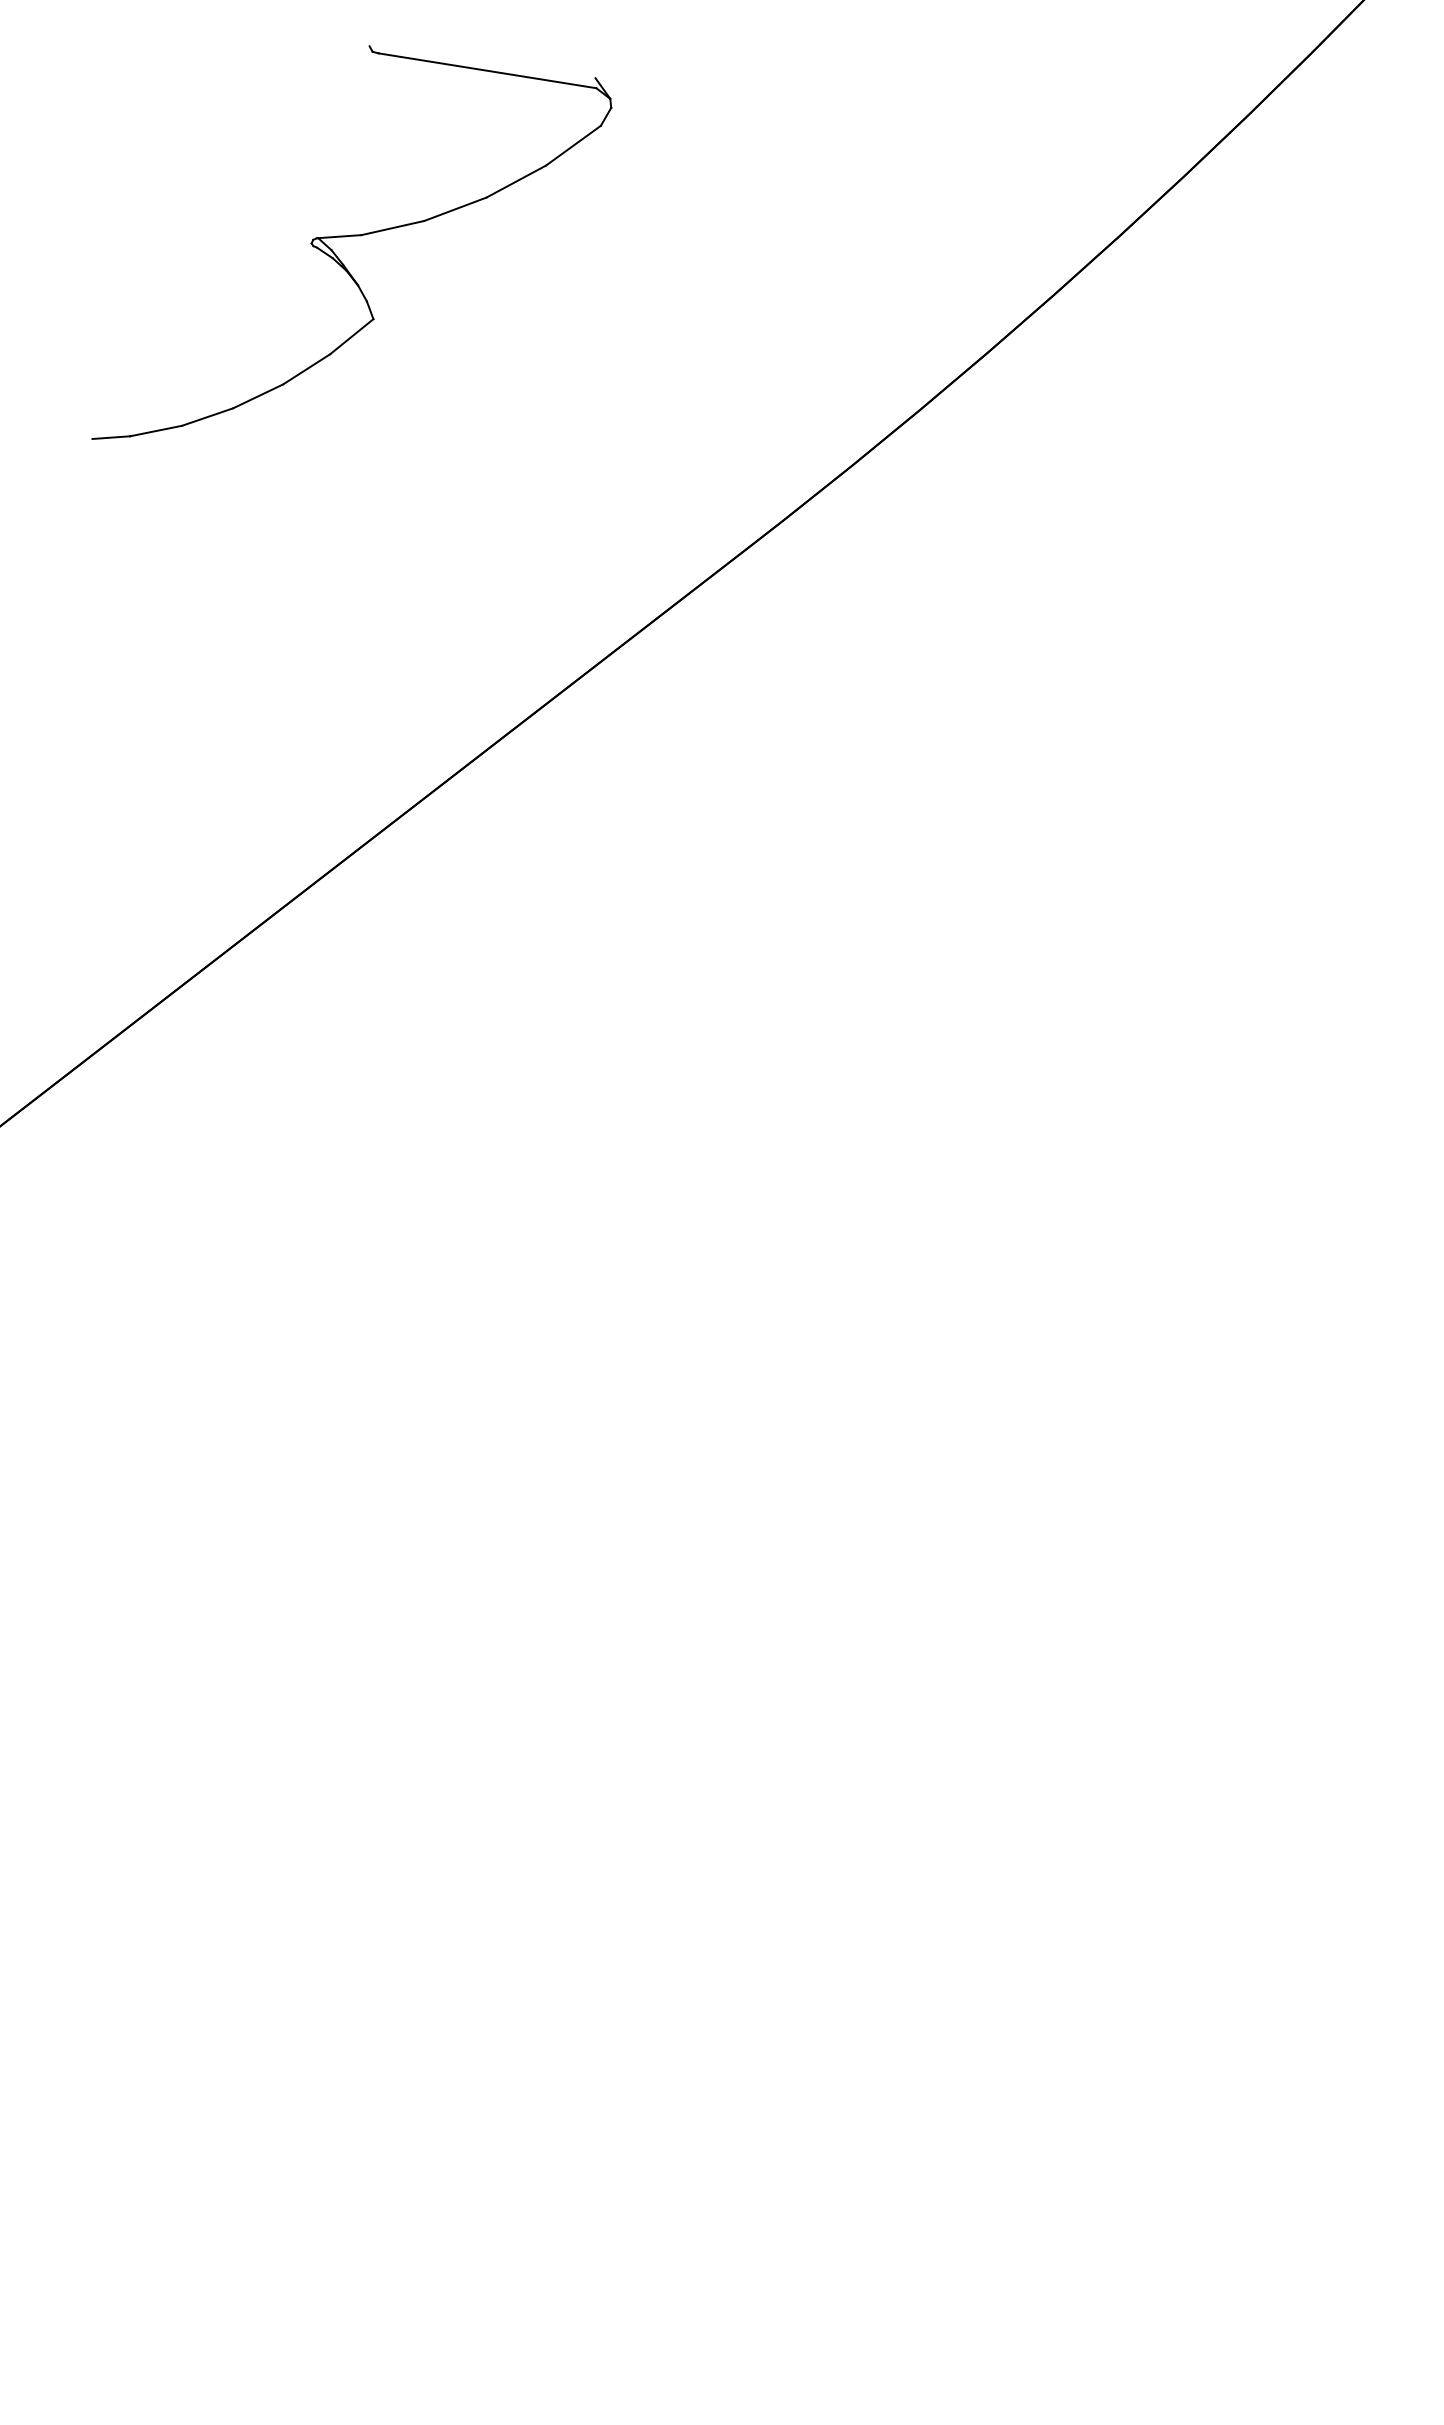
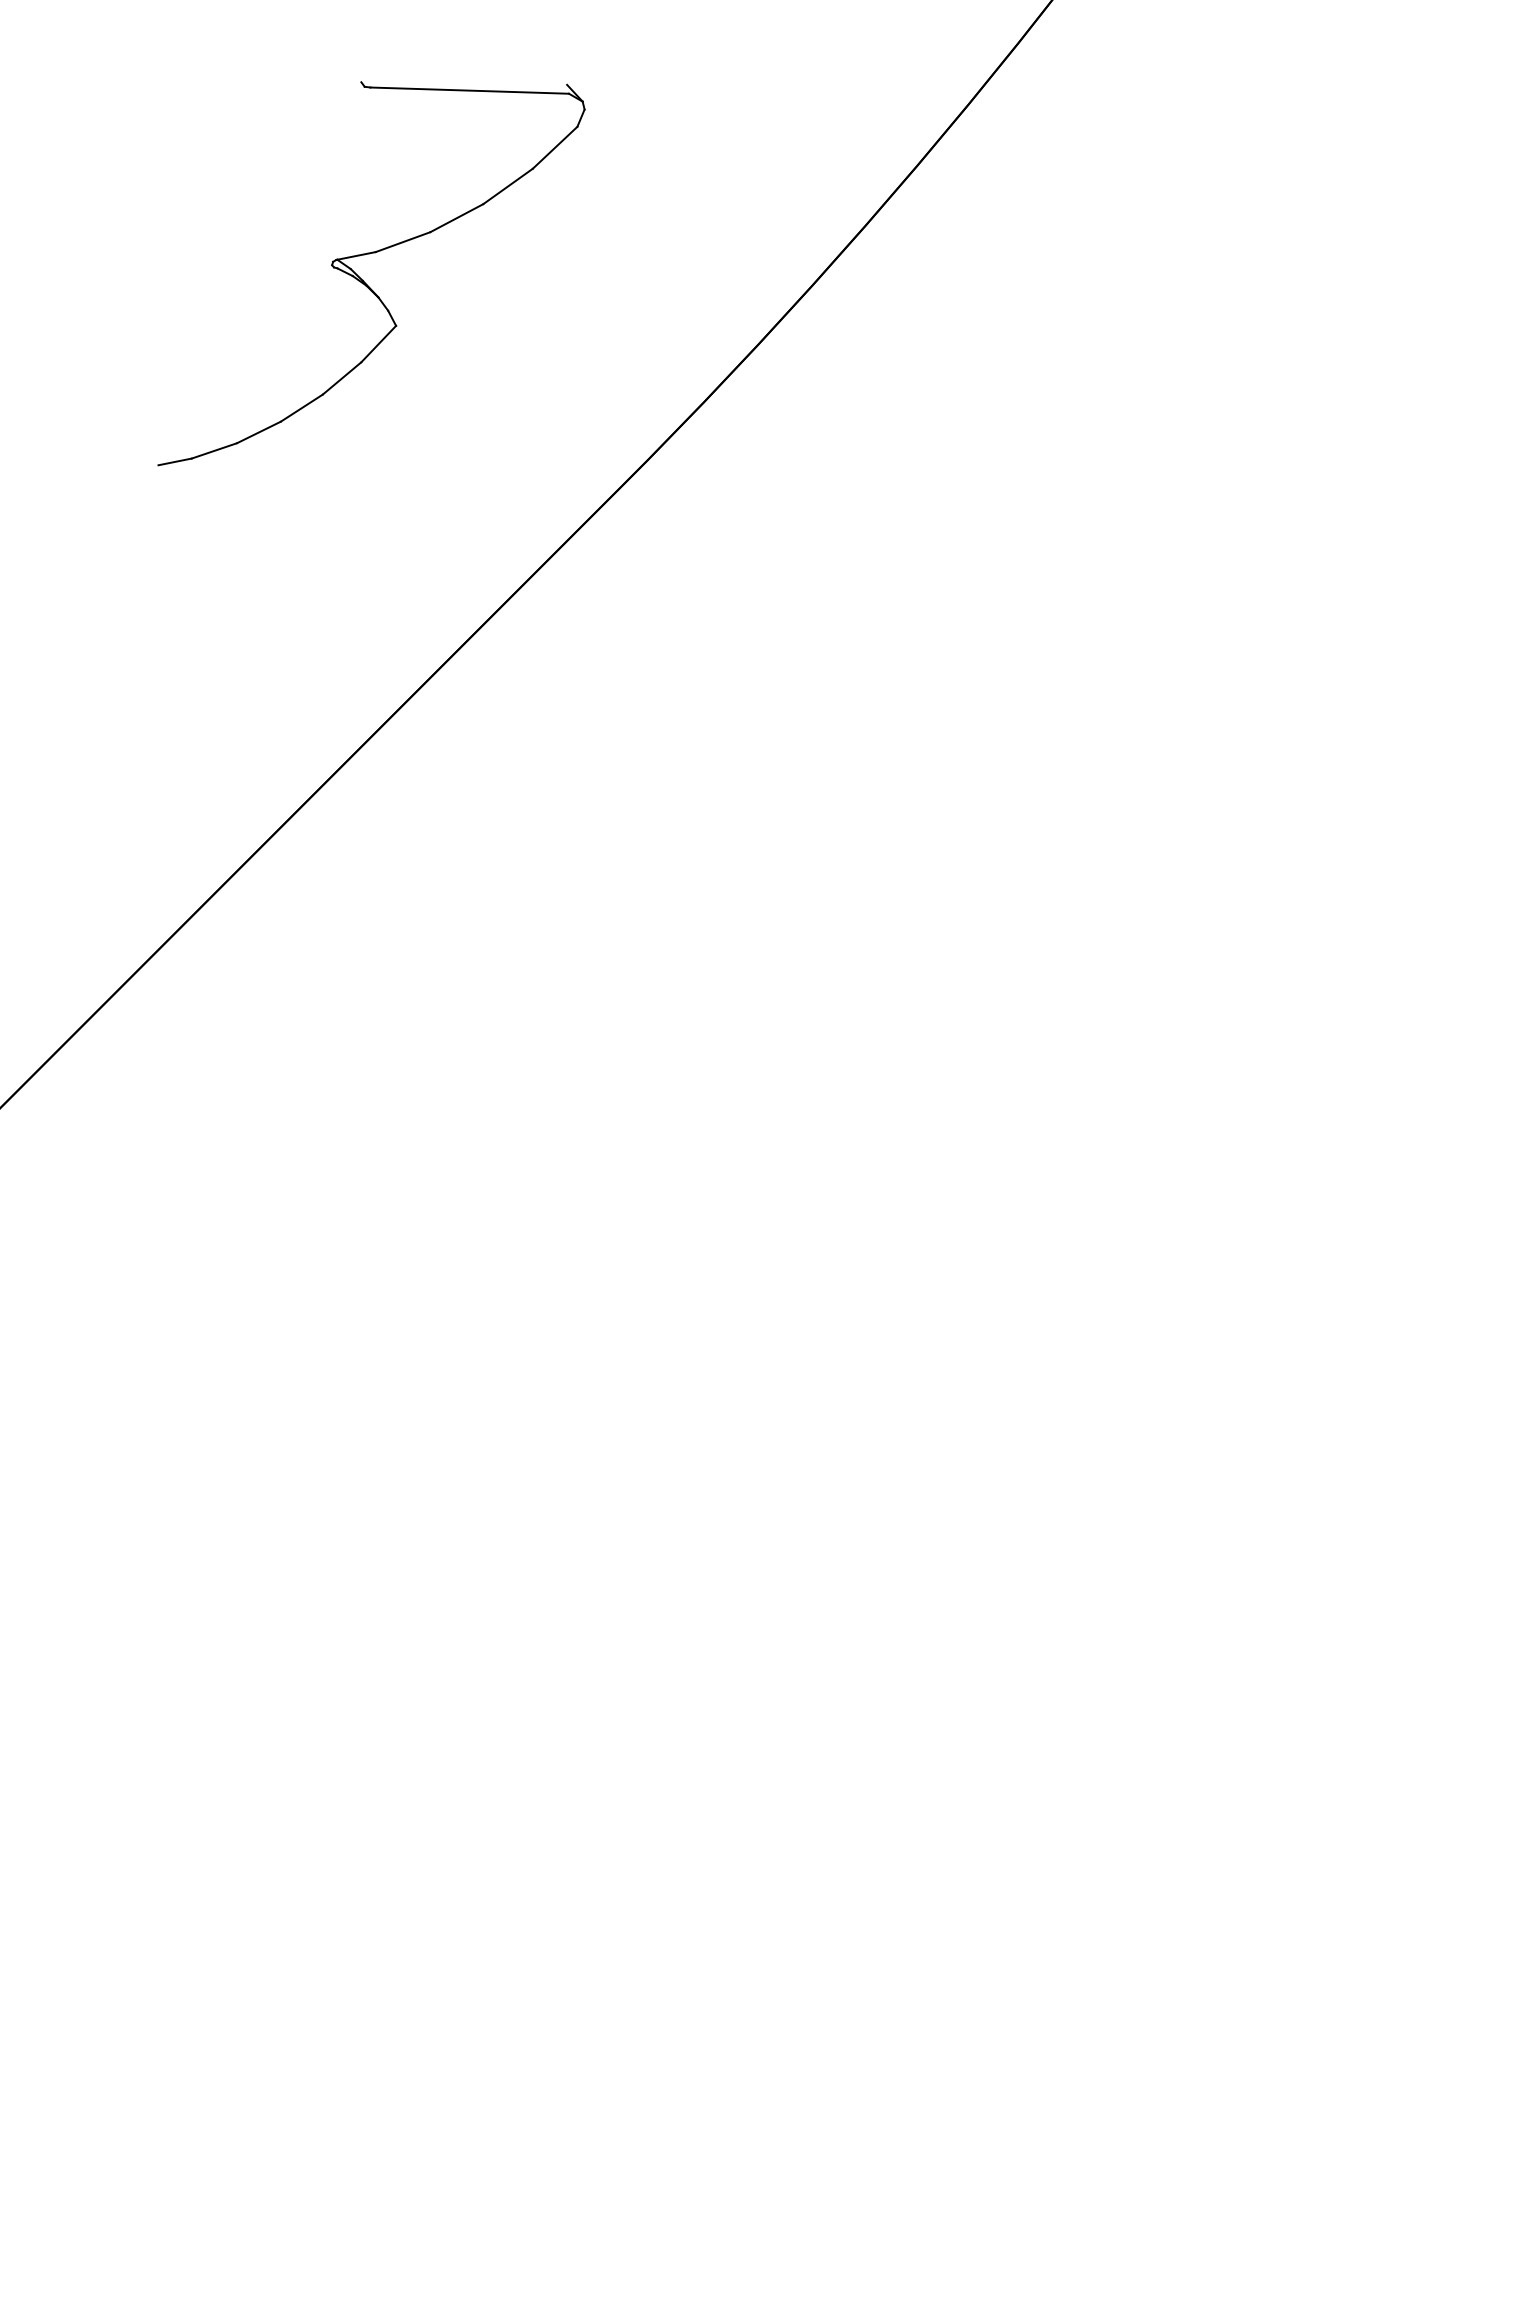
part: (344, 264) -> (363, 280), moved

